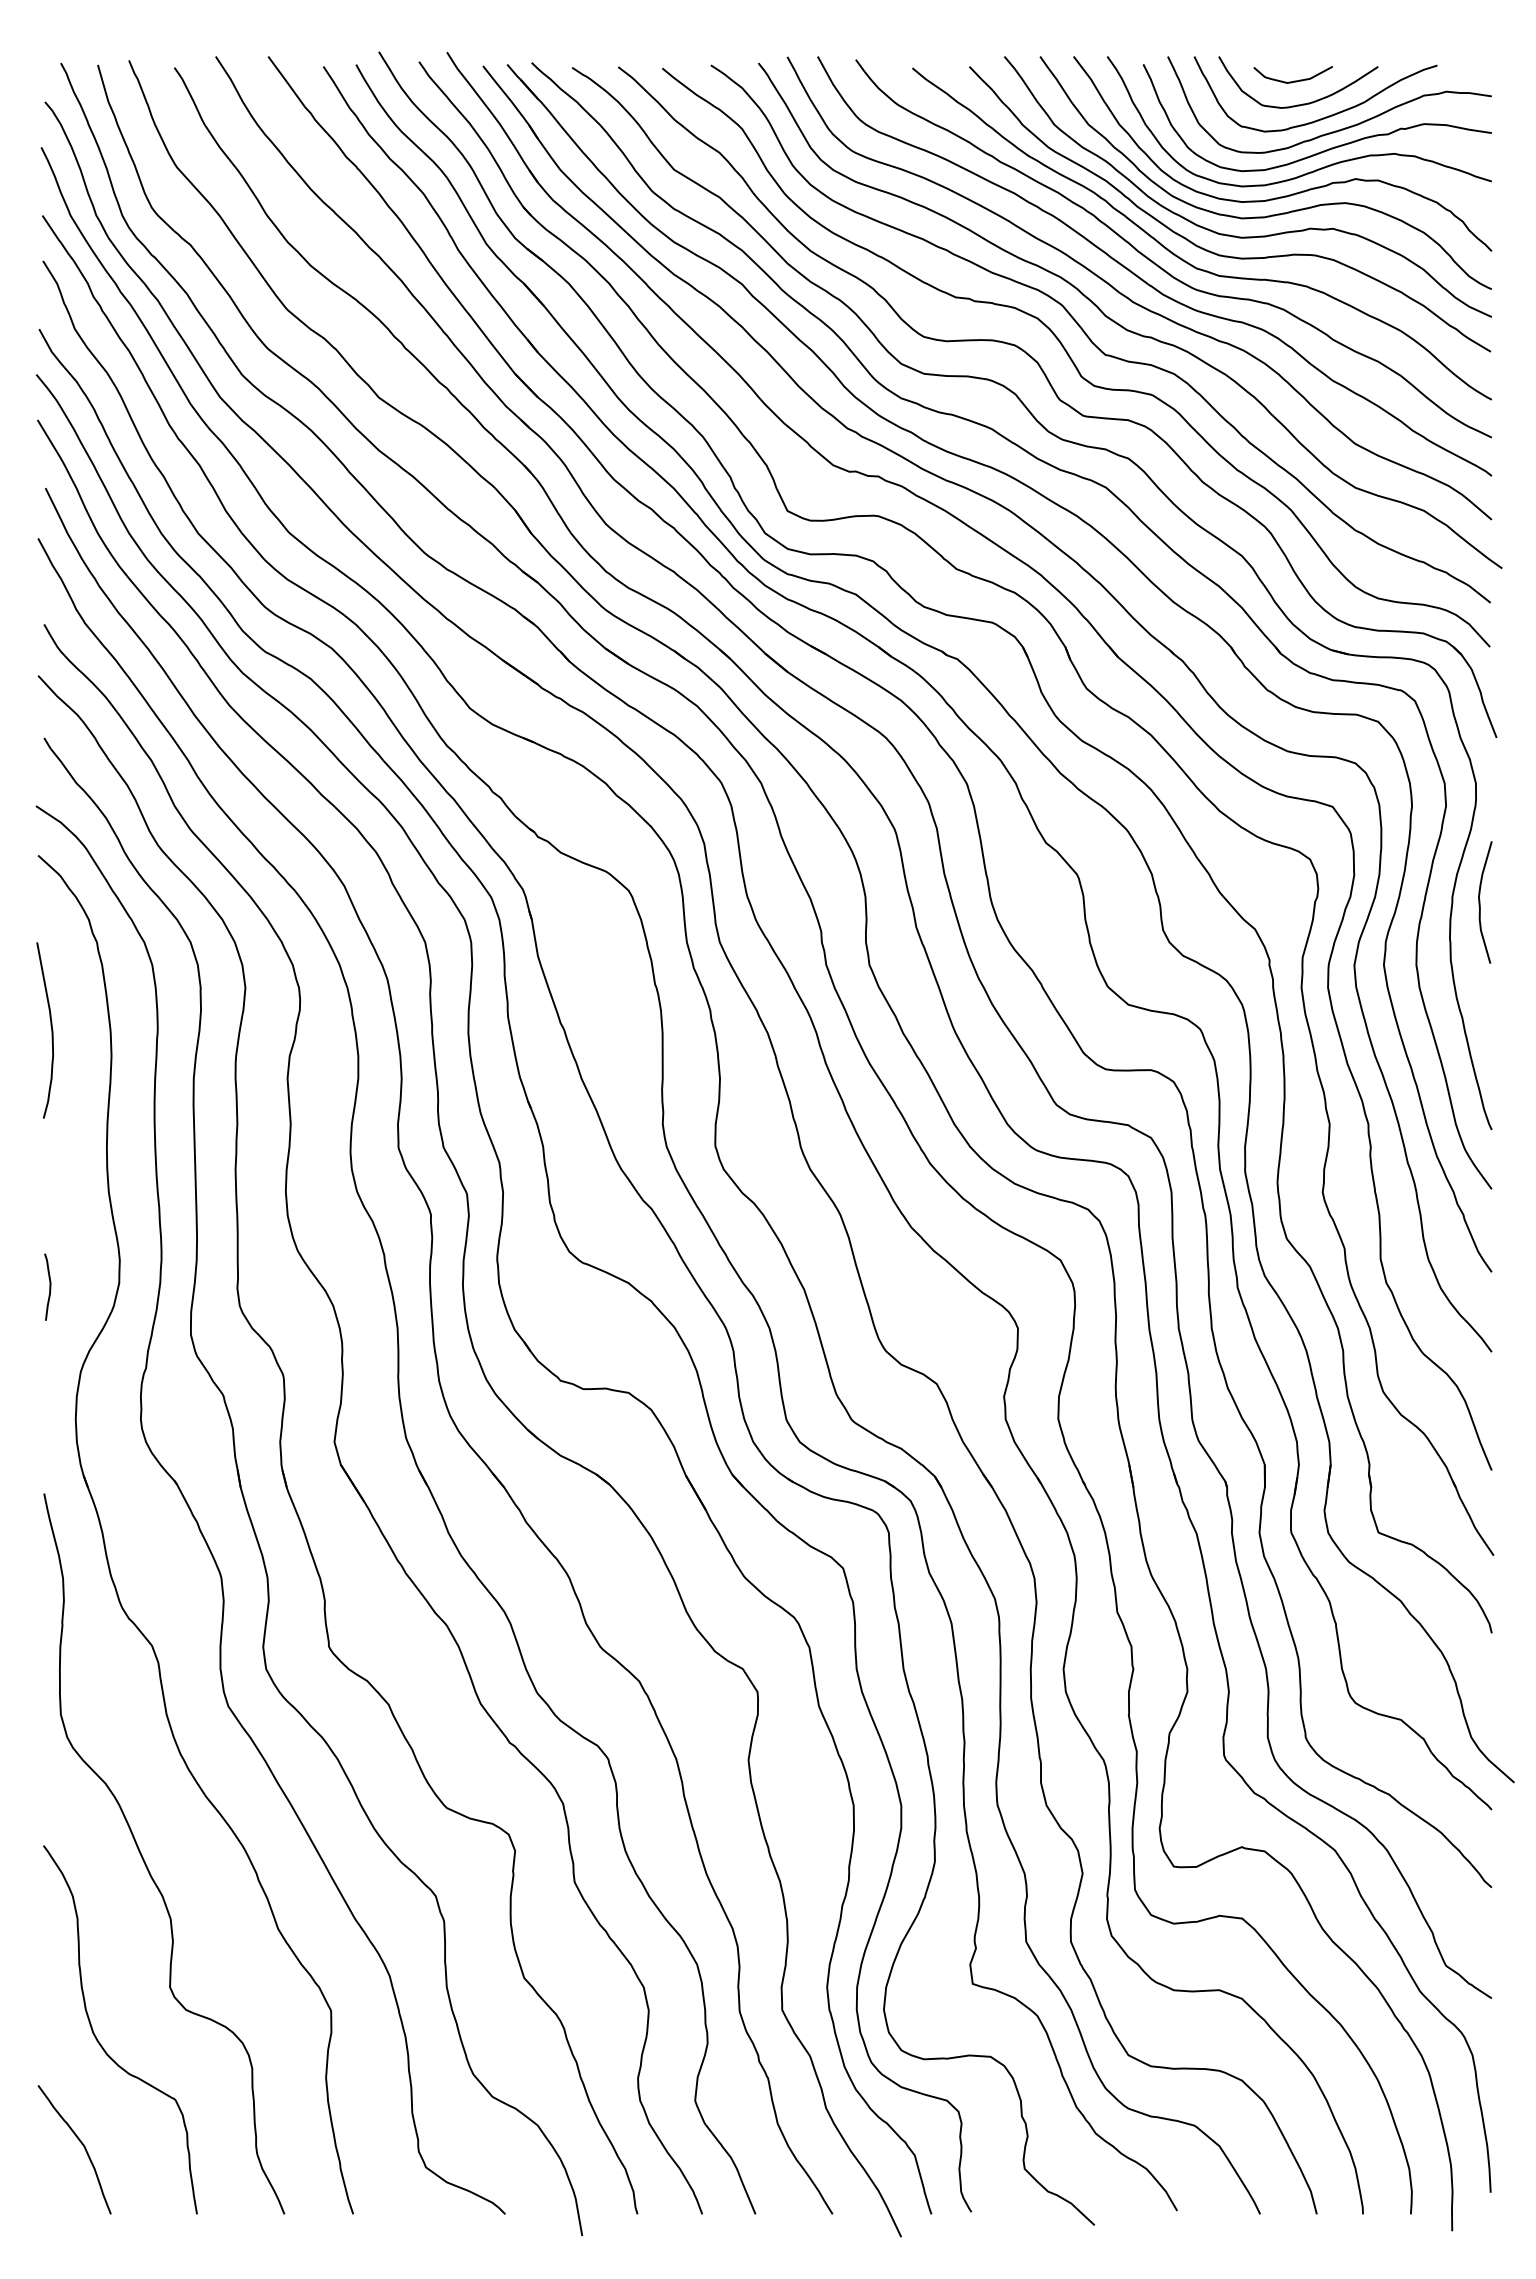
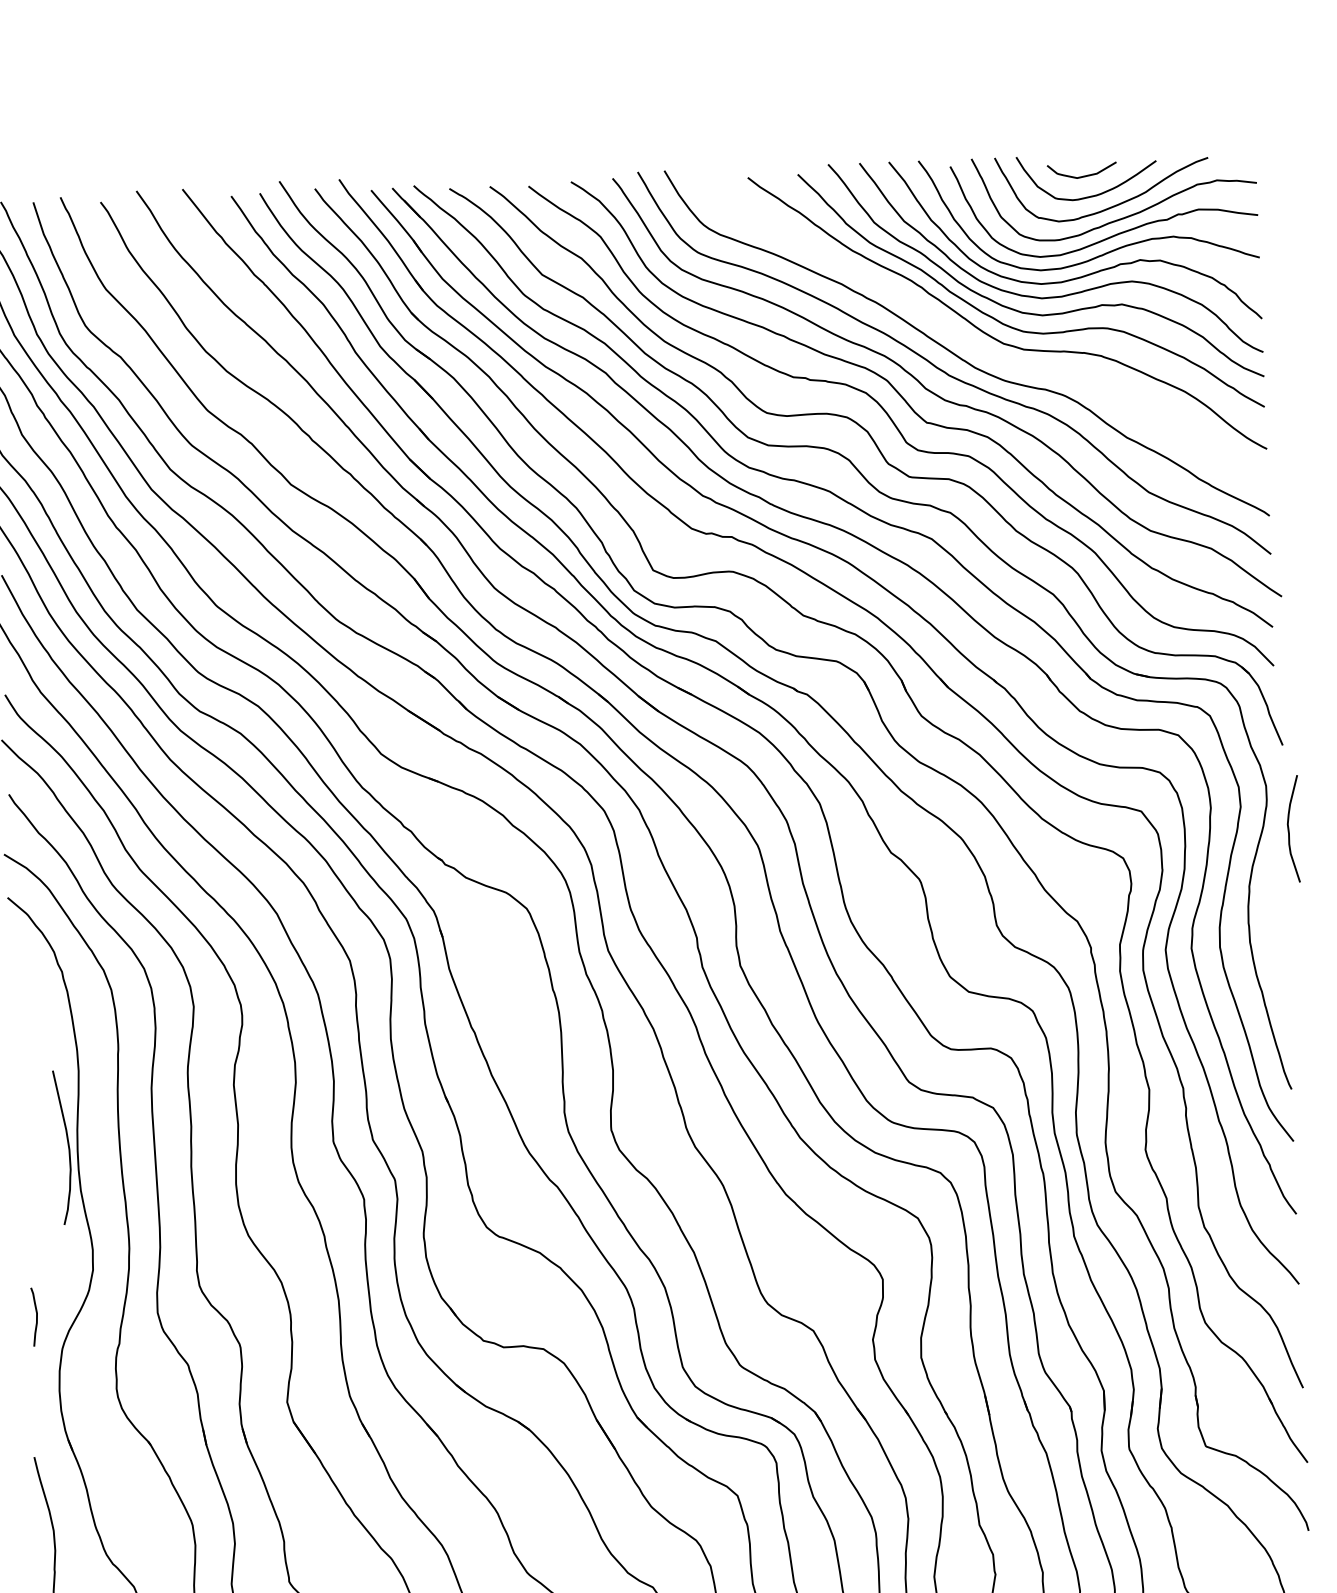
curve: (1159, 265) -> (971, 342), removed
curve: (1480, 902) -> (1289, 829), moved
curve: (51, 1030) -> (68, 1147), moved
curve: (49, 1286) -> (36, 1316), moved

